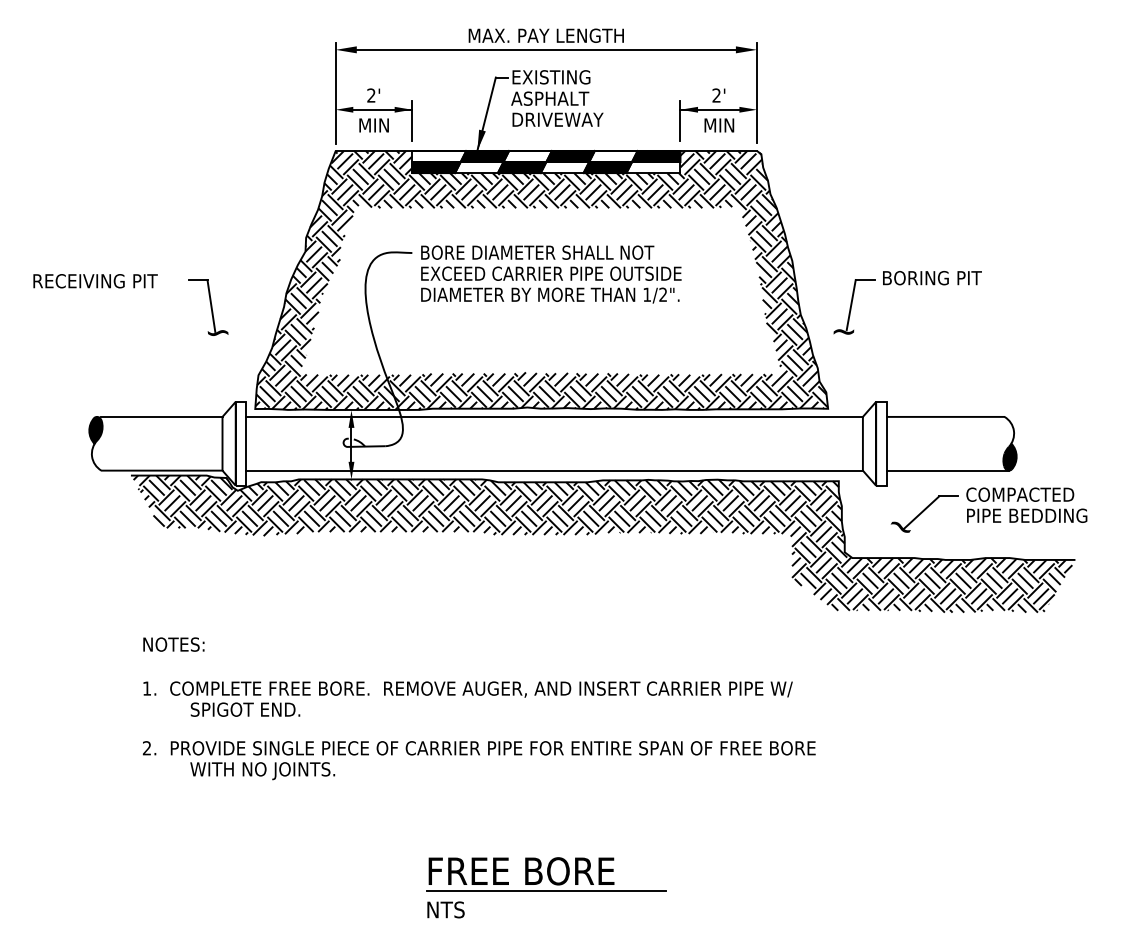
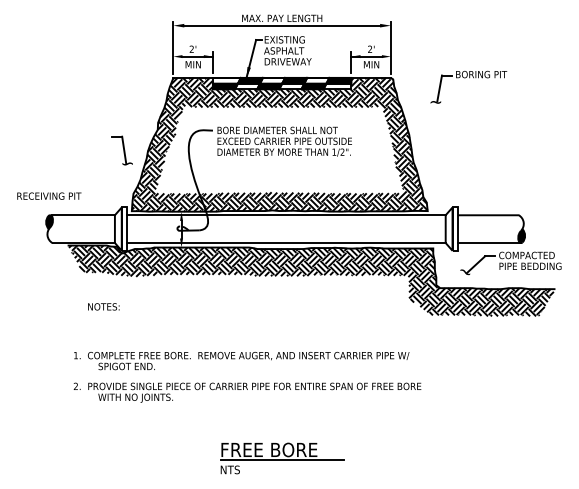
text: (95, 279) -> (49, 195), moved
part: (908, 285) -> (469, 78), moved
part: (206, 306) -> (121, 150), moved
text: (173, 643) -> (103, 306), moved

